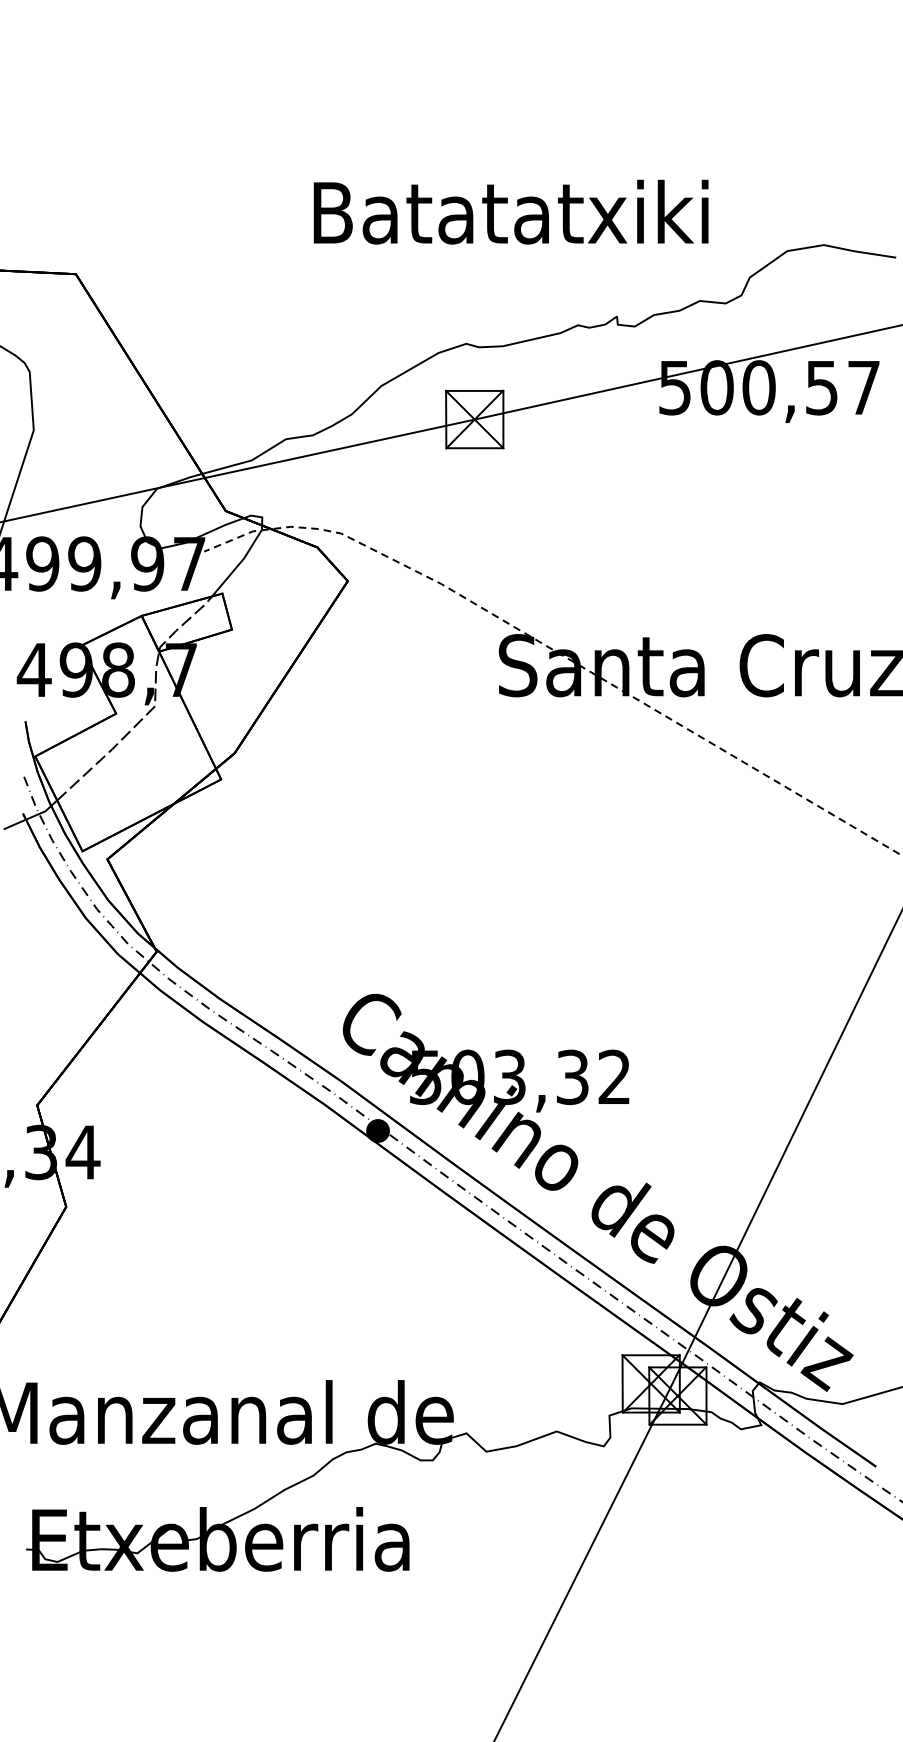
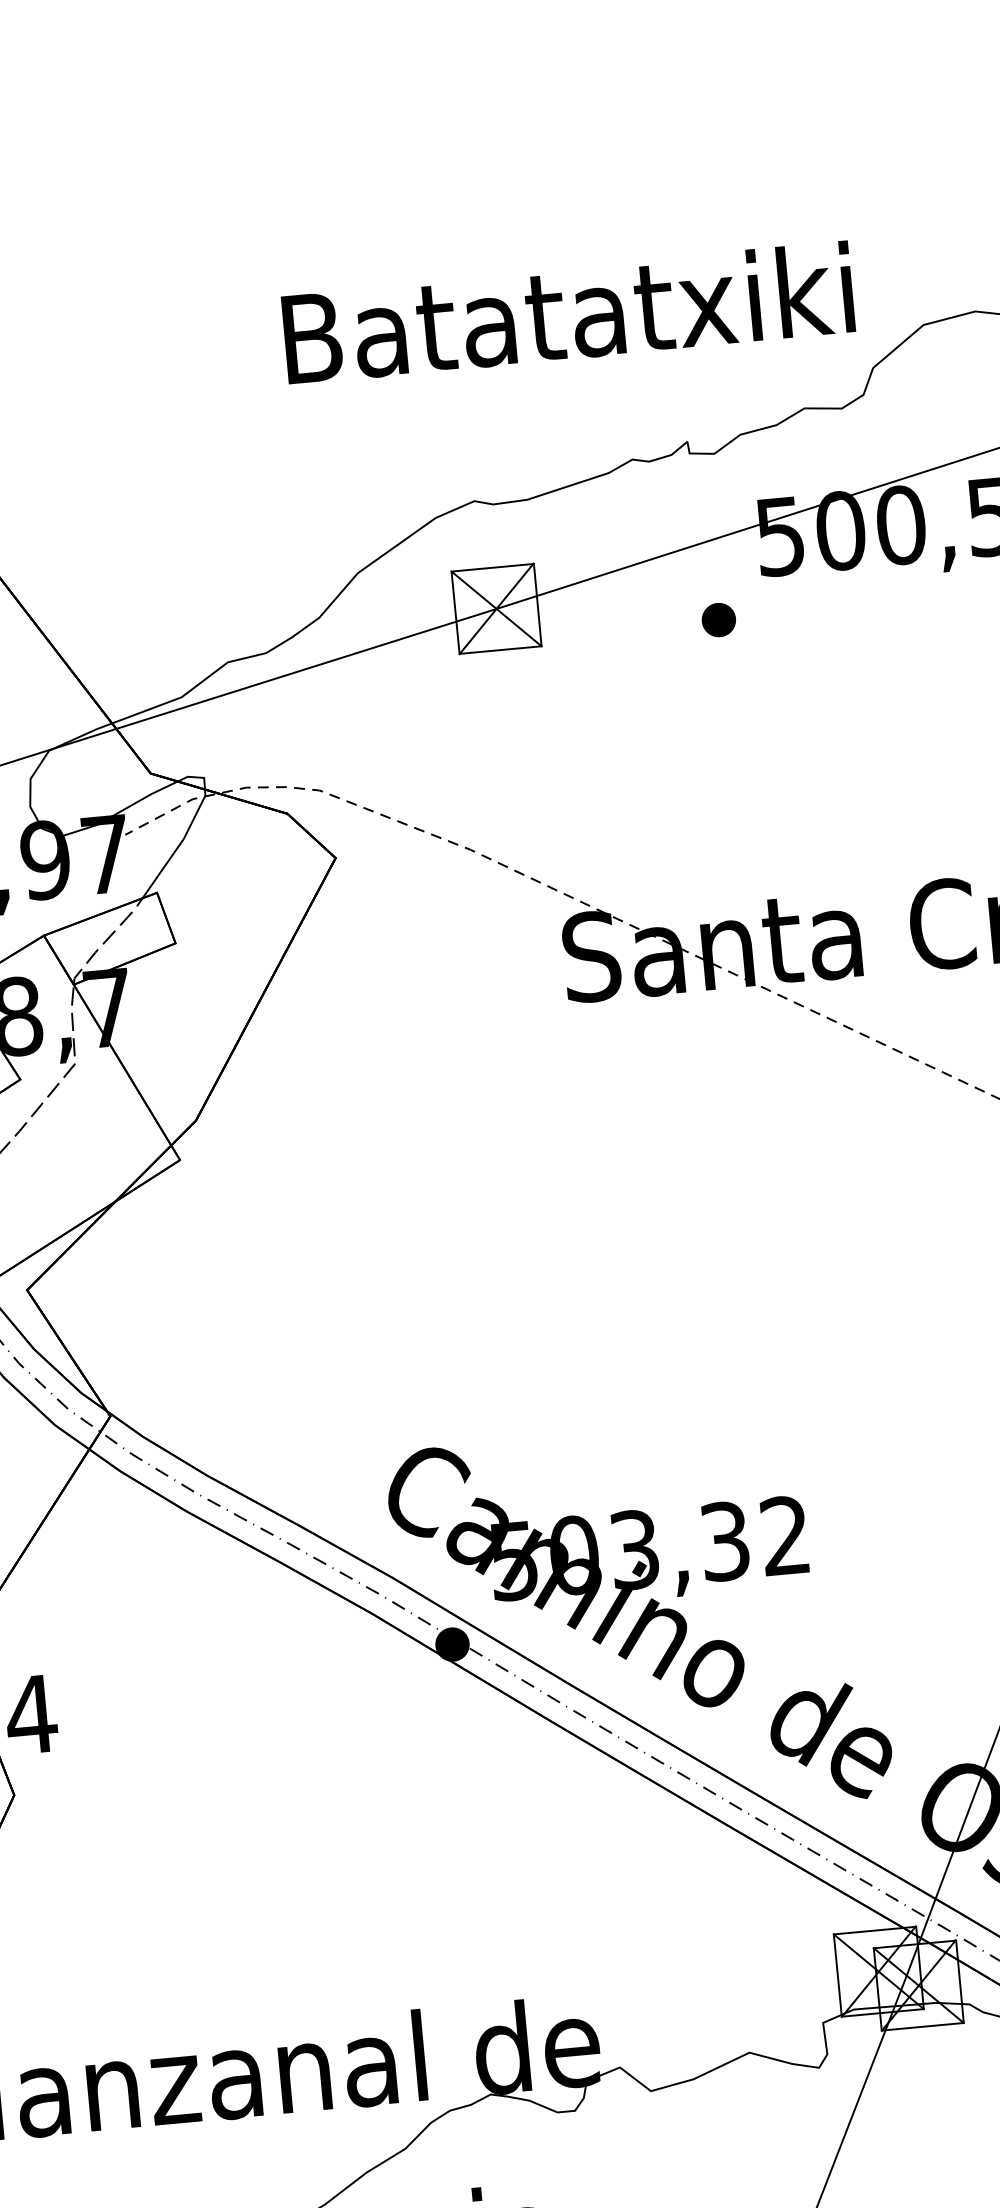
text: (510, 211) -> (567, 312), moved
part: (627, 441) -> (719, 620), added

